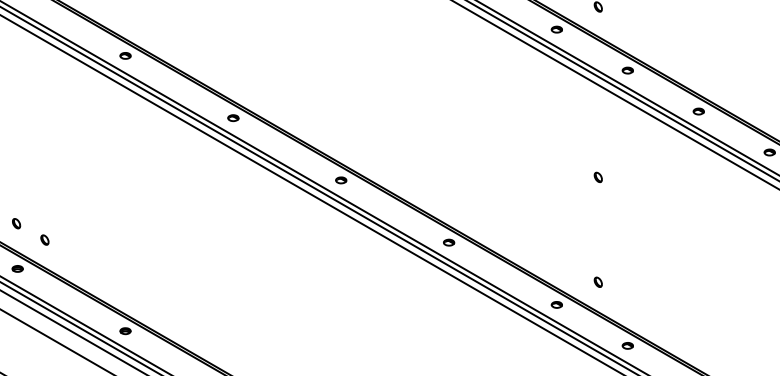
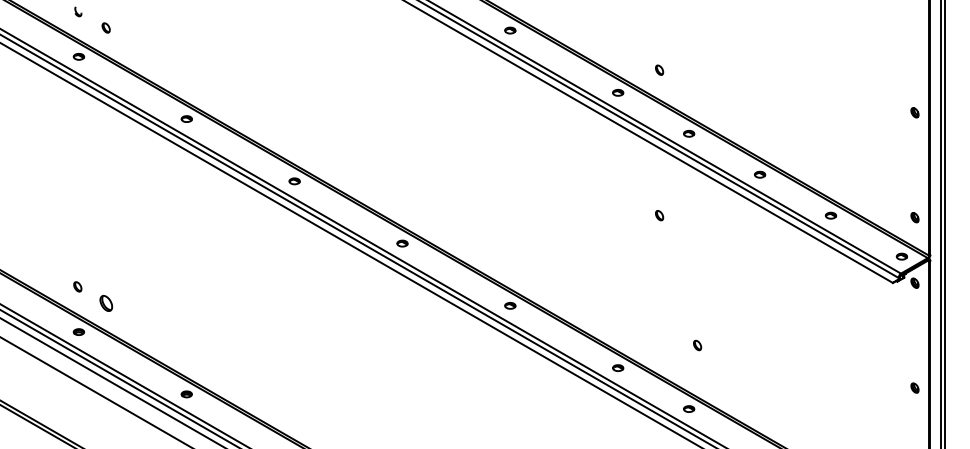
part: (598, 177) -> (659, 215), moved
part: (44, 239) -> (105, 302), size x1.6
part: (598, 282) -> (697, 345), moved

